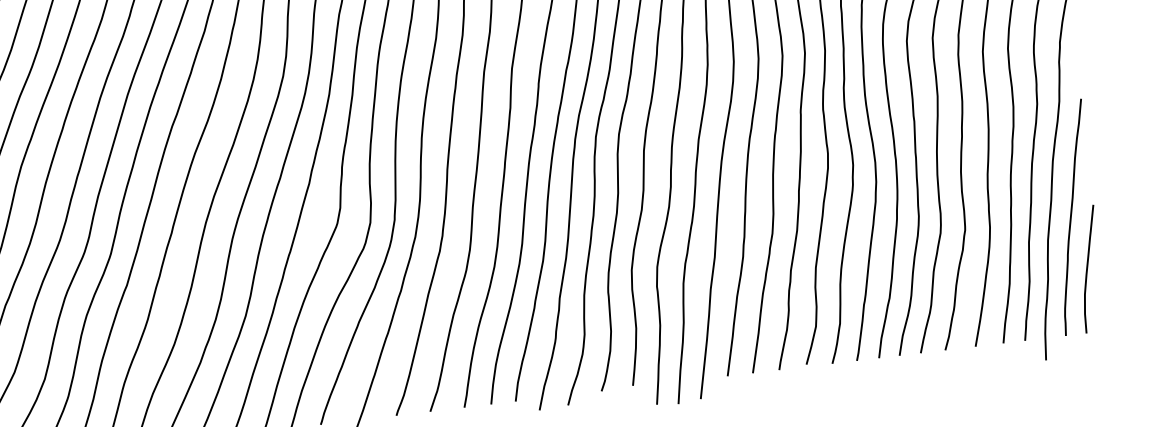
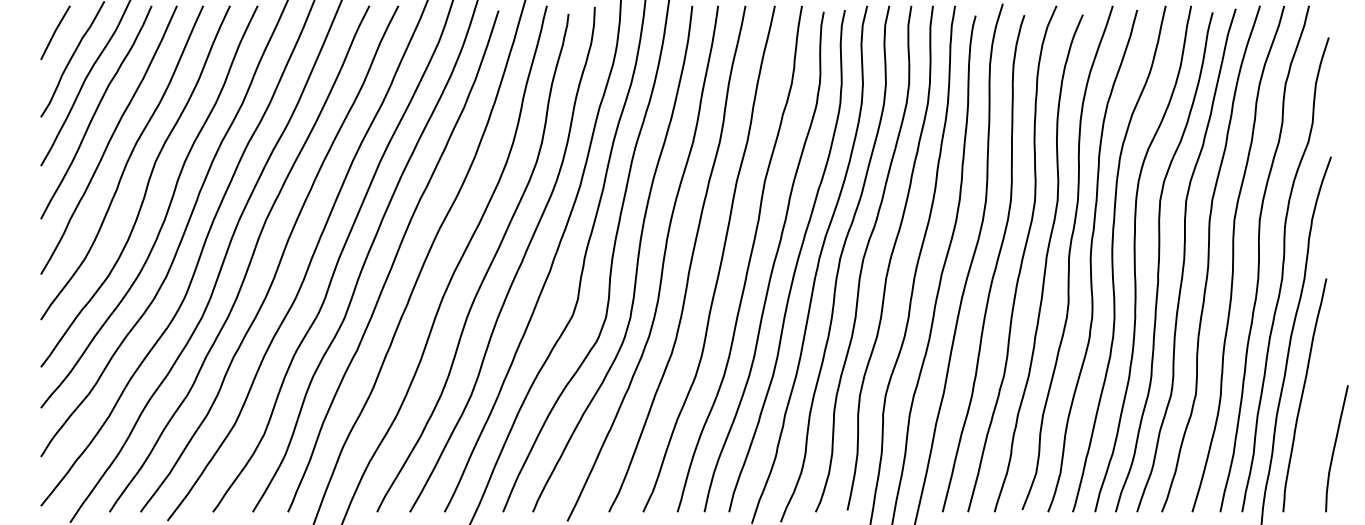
curve: (1088, 269) -> (1335, 448), moved

